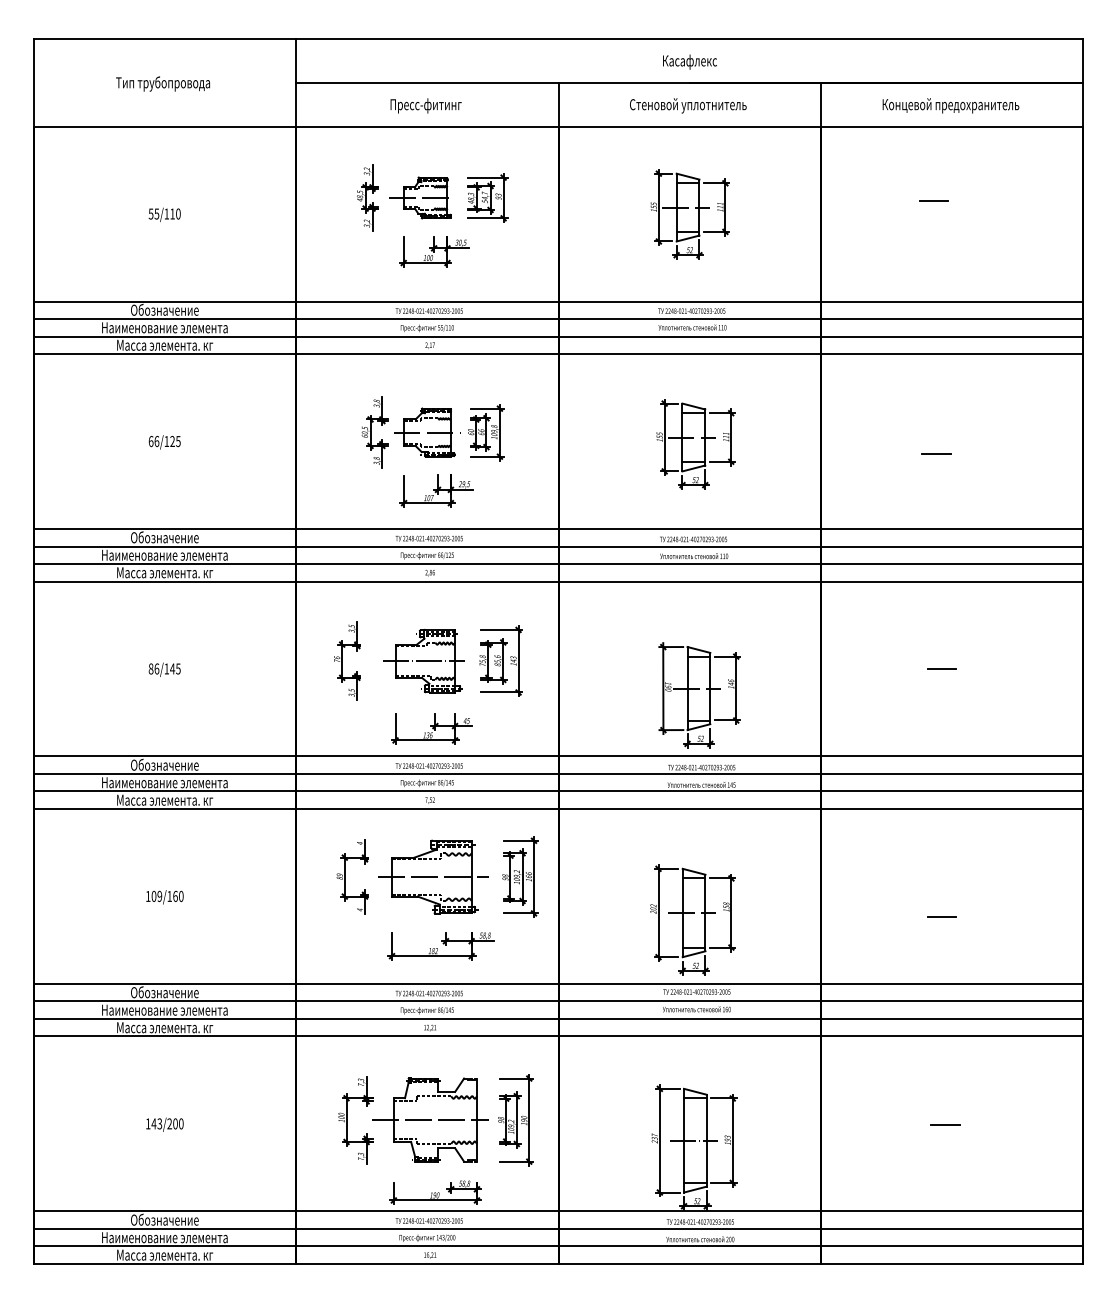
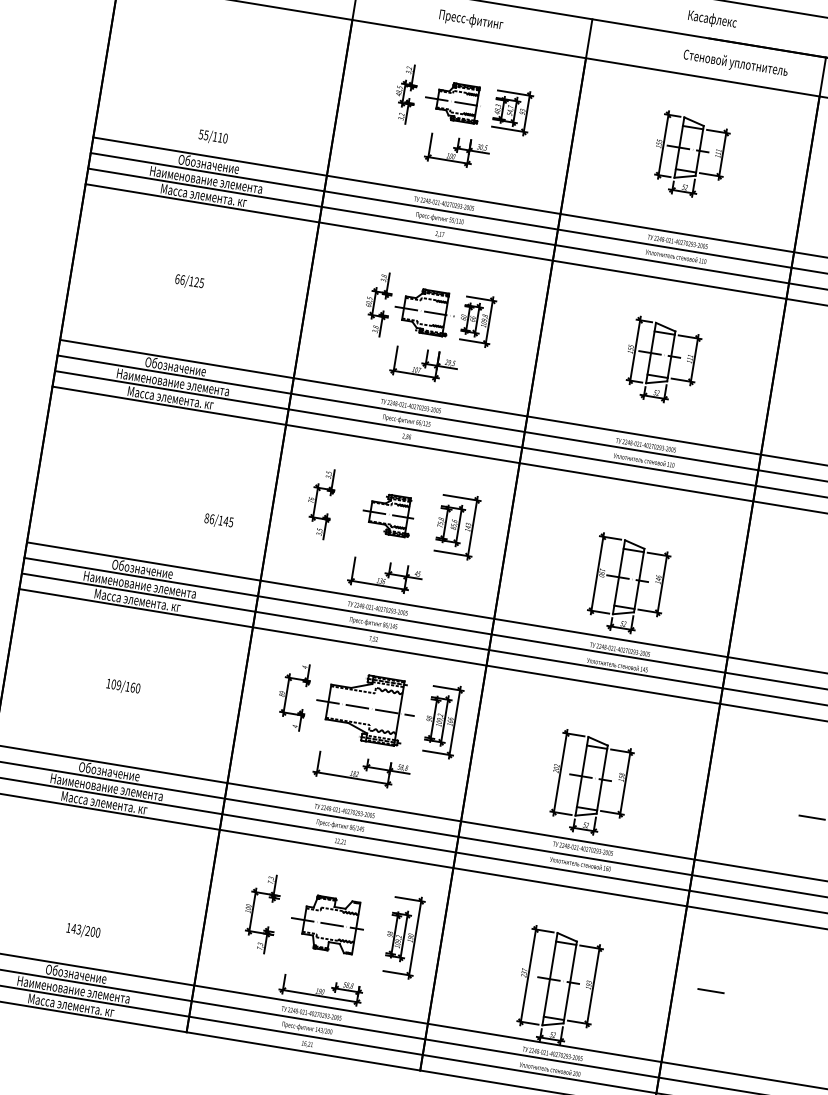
text: (688, 105) -> (735, 63), moved
text: (164, 214) -> (213, 136), moved
part: (423, 661) -> (387, 514), size x0.7
text: (164, 669) -> (218, 520), moved
part: (430, 1119) -> (327, 923), size x0.7
text: (164, 1124) -> (83, 930), moved
line: (945, 1124) -> (711, 990), moved

